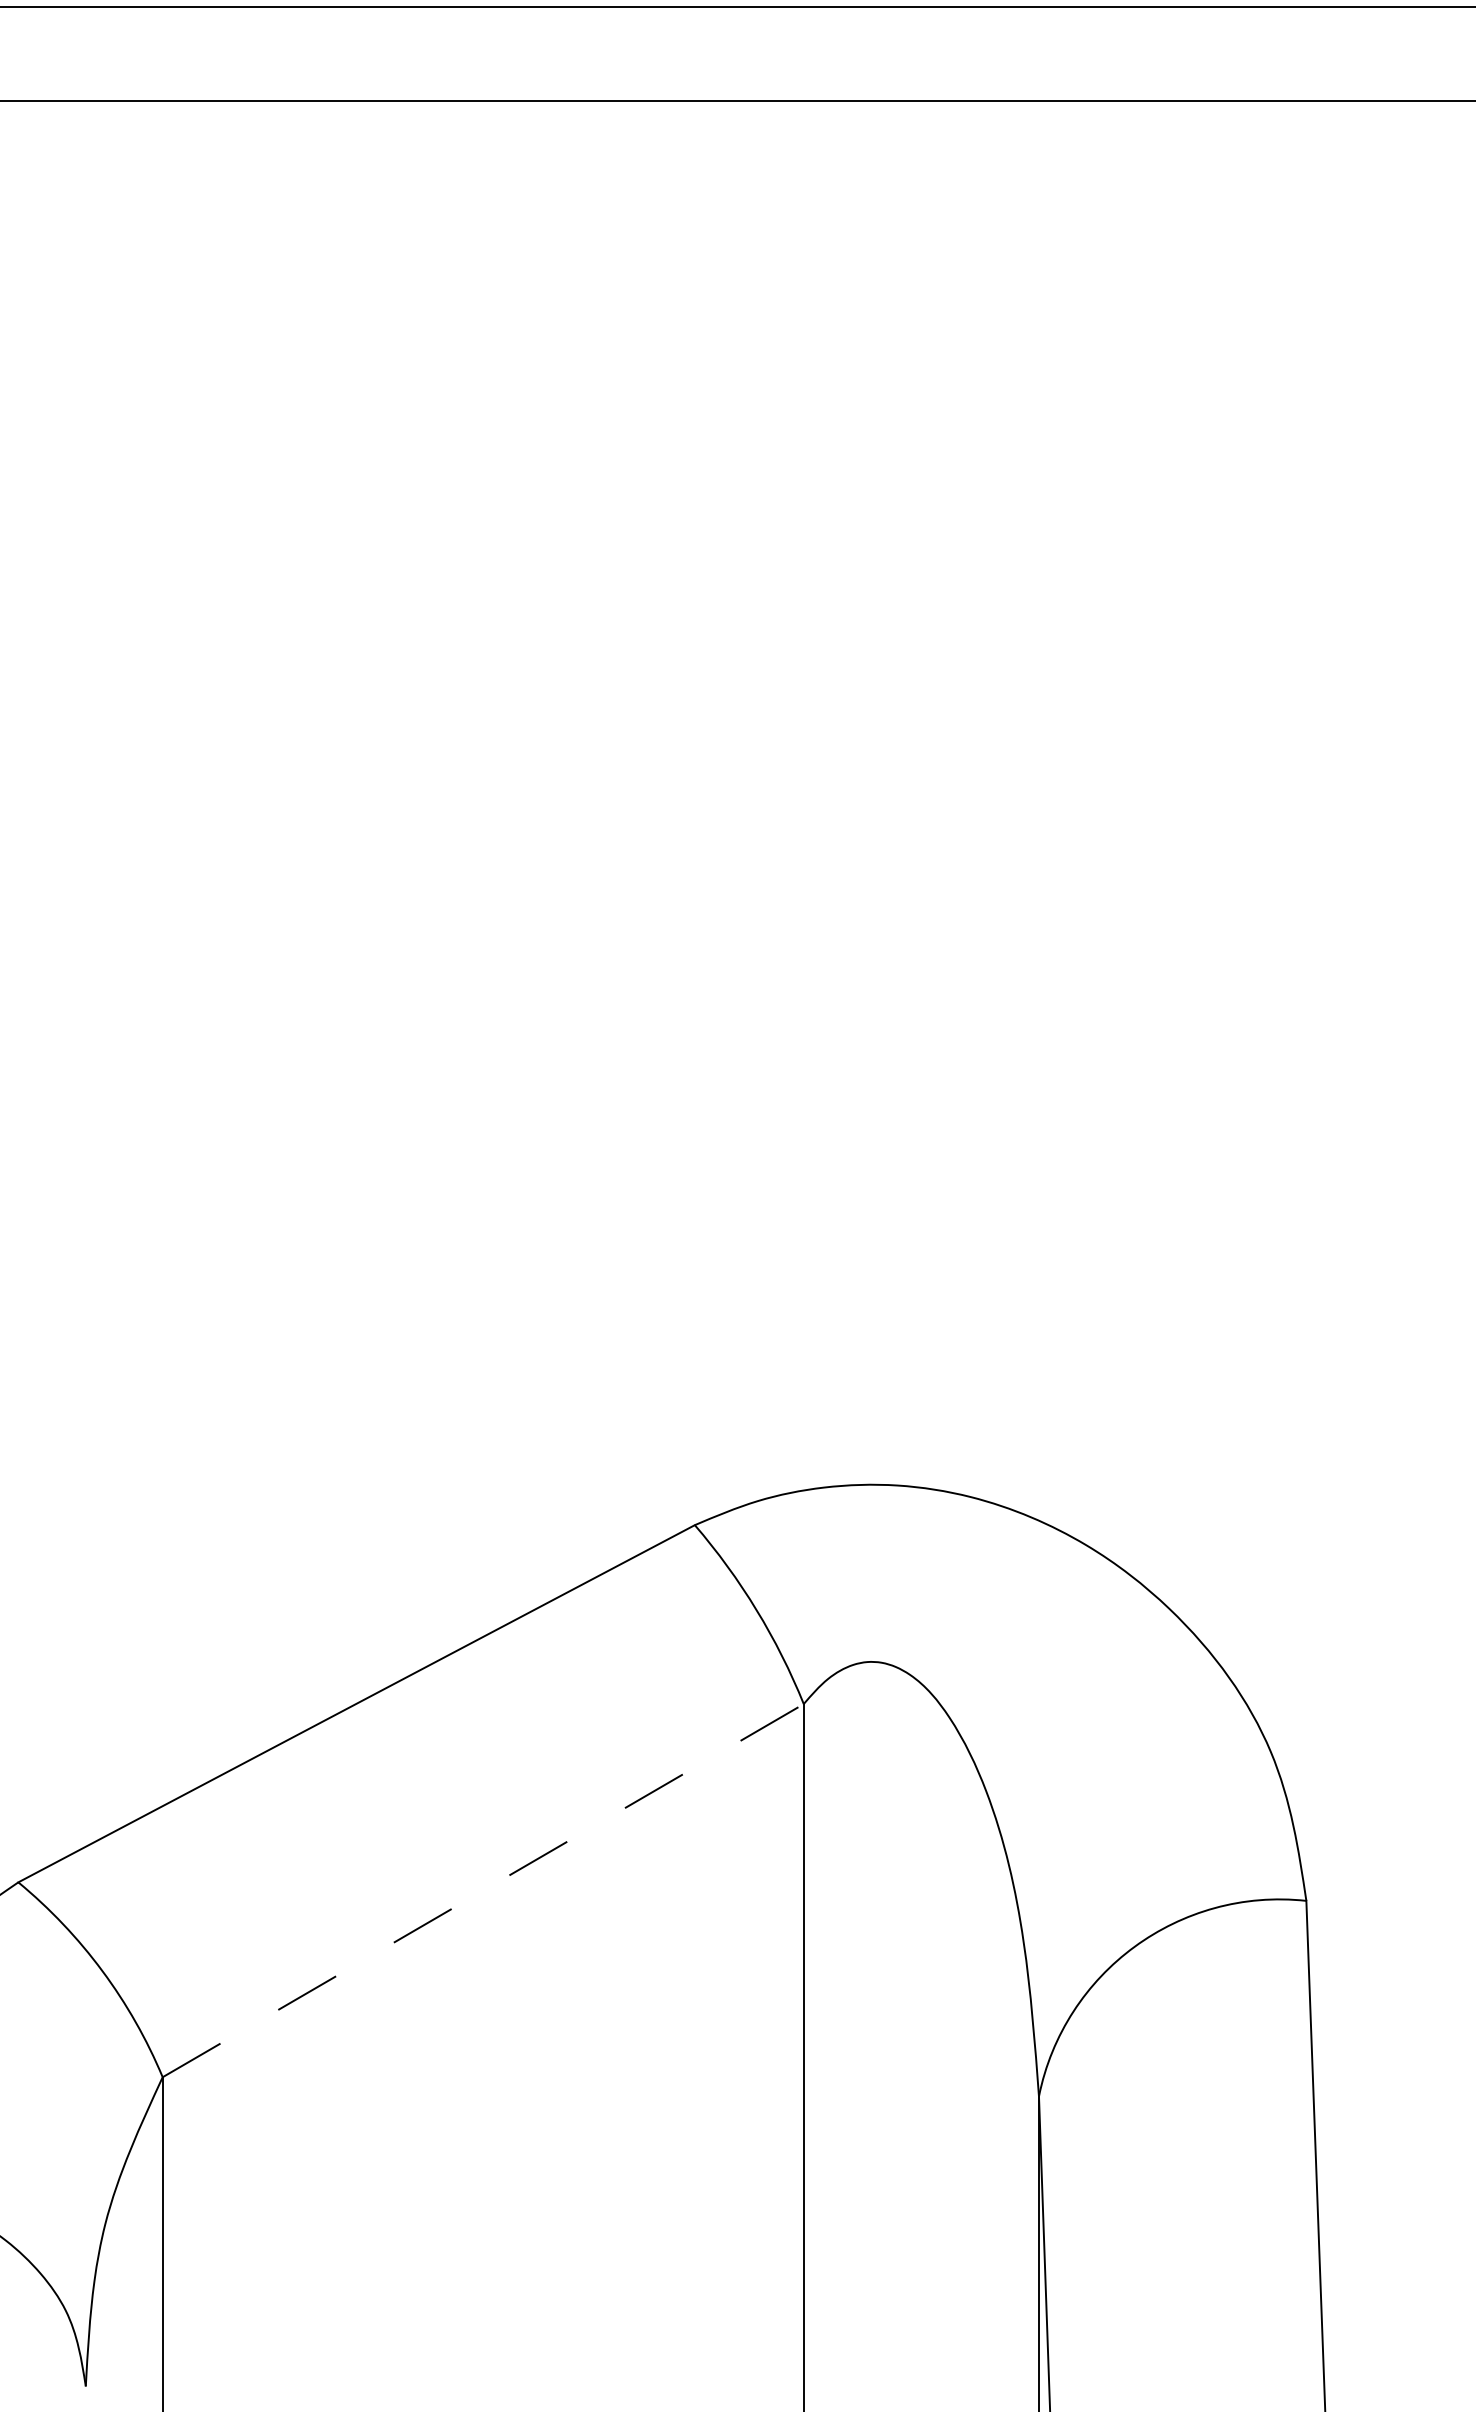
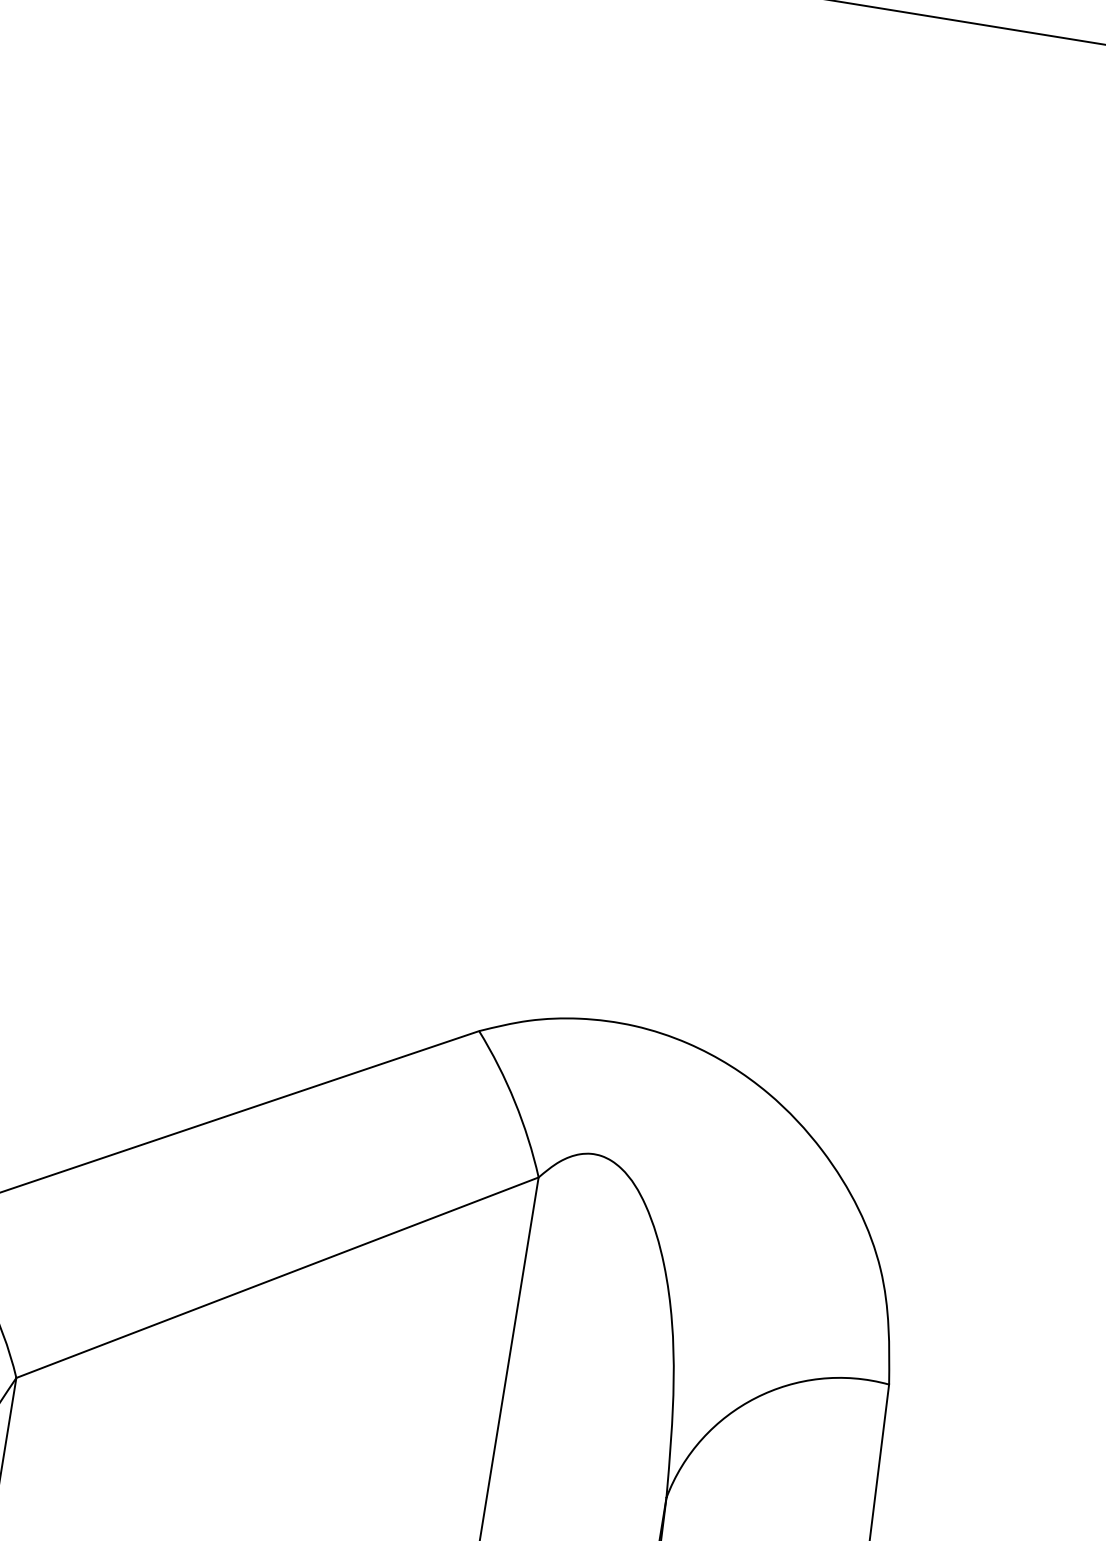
line: (483, 1890) -> (277, 1277), dashed -> solid

